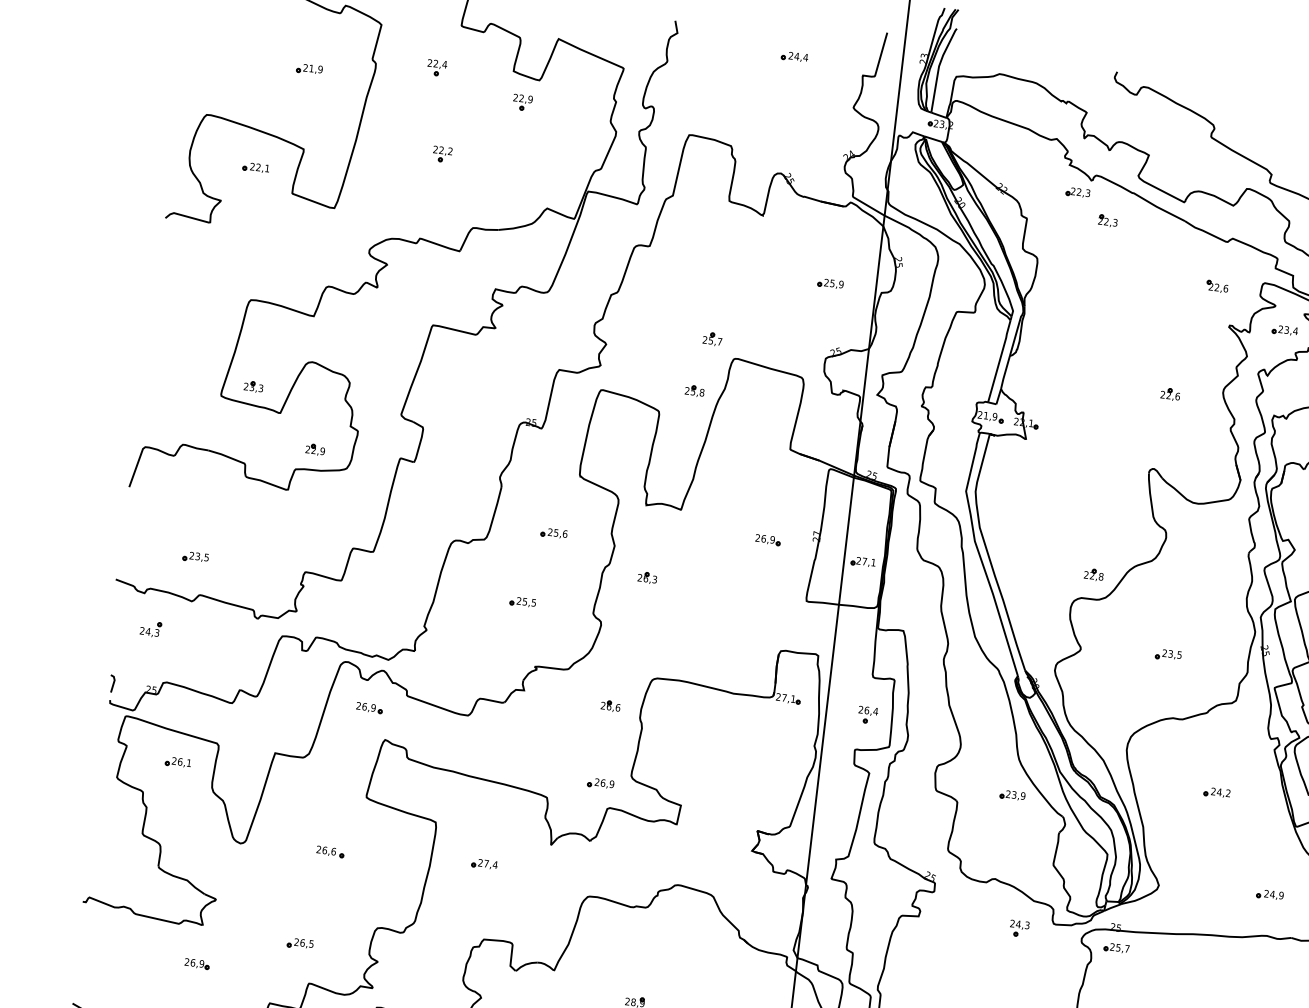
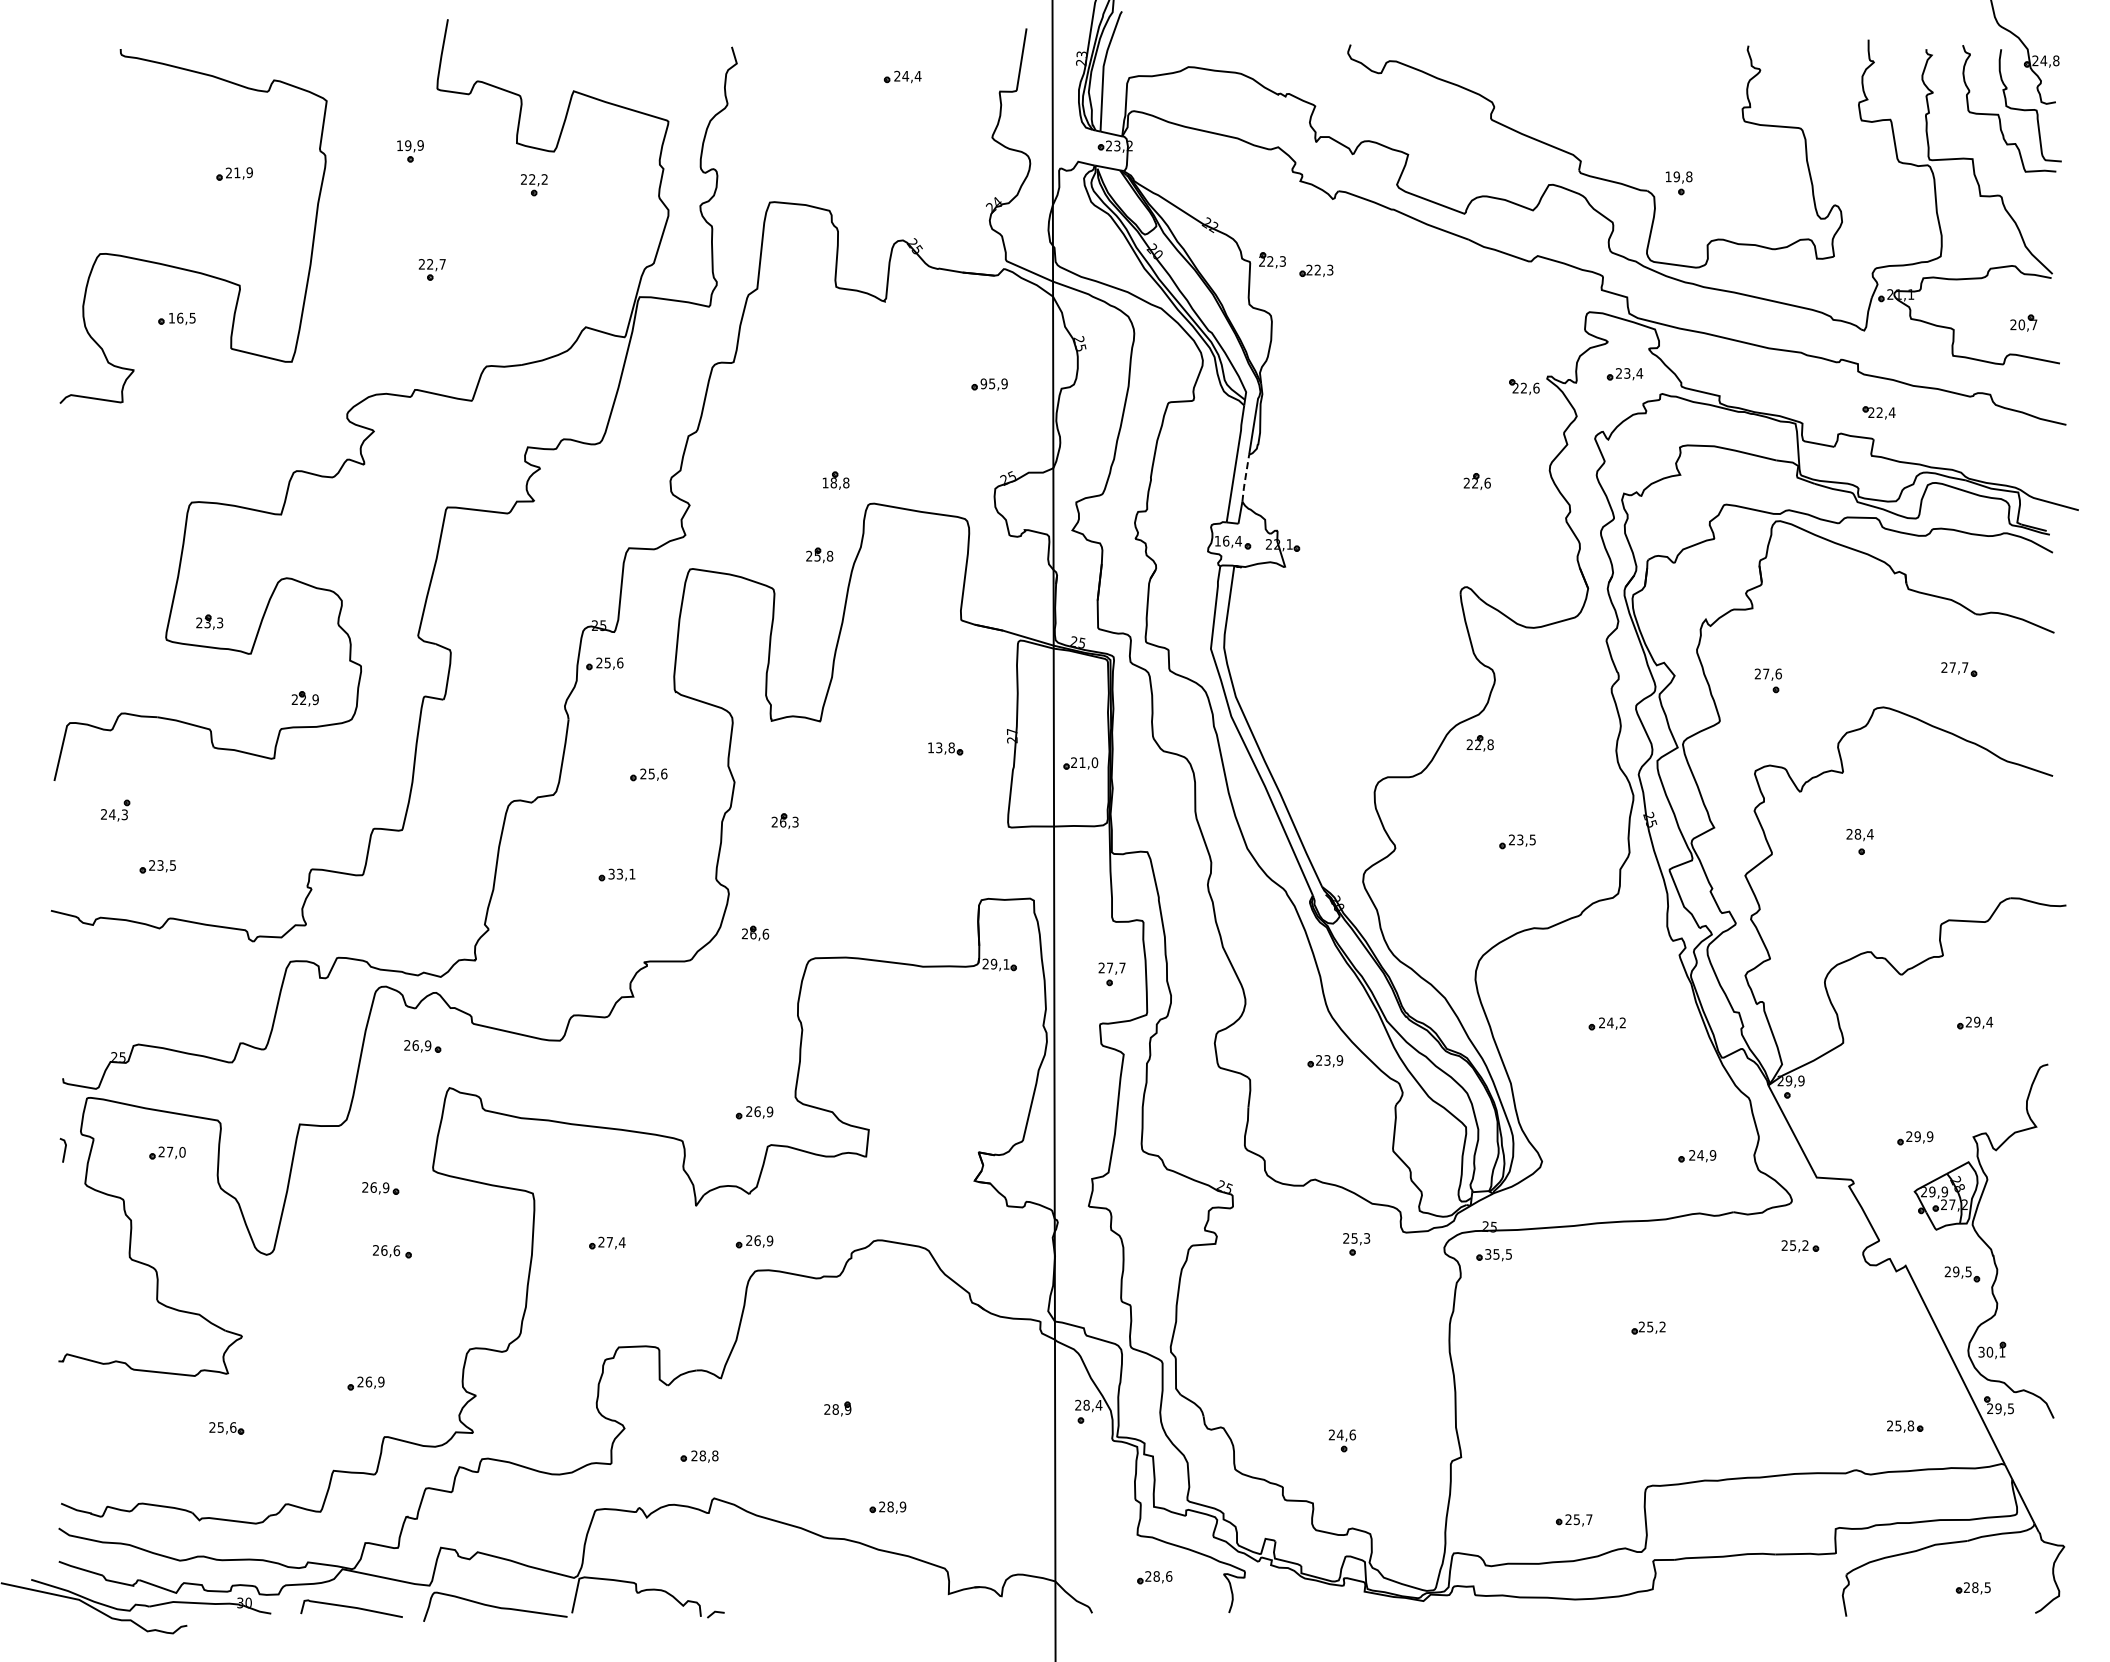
text: (437, 63) -> (410, 145), 22,4 -> 19,9
text: (530, 99) -> (544, 179), 22,9 -> 22,2
text: (450, 151) -> (442, 264), 22,2 -> 22,7
text: (259, 167) -> (181, 317), 22,1 -> 16,5
part: (1078, 192) -> (1316, 270), moved
part: (1108, 221) -> (1272, 260), moved
text: (826, 282) -> (983, 383), 25,9 -> 95,9
part: (1217, 287) -> (1524, 387), moved
text: (712, 340) -> (835, 482), 25,7 -> 18,8
line: (1005, 372) -> (1245, 478), solid -> dashed
text: (987, 415) -> (1227, 540), 21,9 -> 16,4
part: (531, 450) -> (604, 663), added
text: (764, 538) -> (940, 747), 26,9 -> 13,8
text: (869, 561) -> (1088, 762), 27,1 -> 21,0
part: (1093, 574) -> (1479, 743), moved
text: (526, 601) -> (621, 873), 25,5 -> 33,1
part: (150, 629) -> (115, 810), moved
line: (113, 683) -> (64, 1150), moved
text: (784, 697) -> (993, 963), 27,1 -> 29,1
part: (610, 705) -> (755, 932), moved
text: (870, 710) -> (1115, 967), 26,4 -> 27,7
text: (184, 761) -> (175, 1151), 26,1 -> 27,0
part: (327, 805) -> (380, 1188), added
part: (589, 875) -> (754, 1241), added
text: (1018, 924) -> (1354, 1238), 24,3 -> 25,3
text: (311, 943) -> (381, 1381), 26,5 -> 26,9
text: (1119, 948) -> (1498, 1254), 25,7 -> 35,5
text: (197, 963) -> (226, 1427), 26,9 -> 25,6

